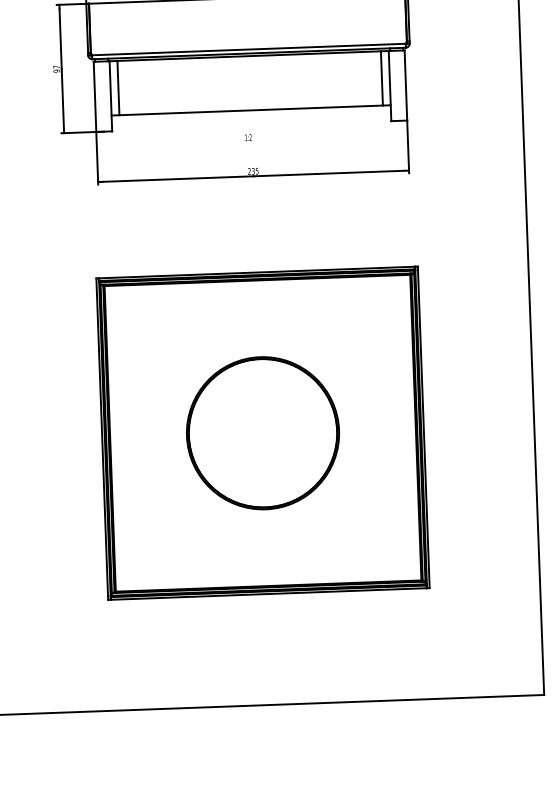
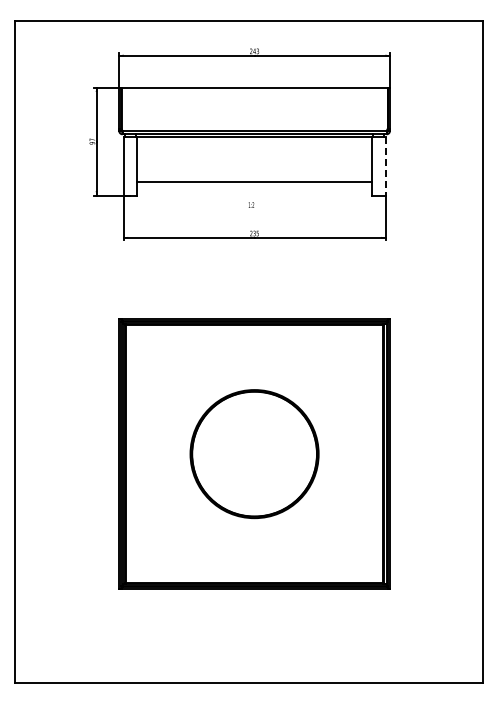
line: (381, 78) -> (365, 159), removed
line: (405, 86) -> (385, 166), solid -> dashed
line: (118, 88) -> (143, 159), removed

